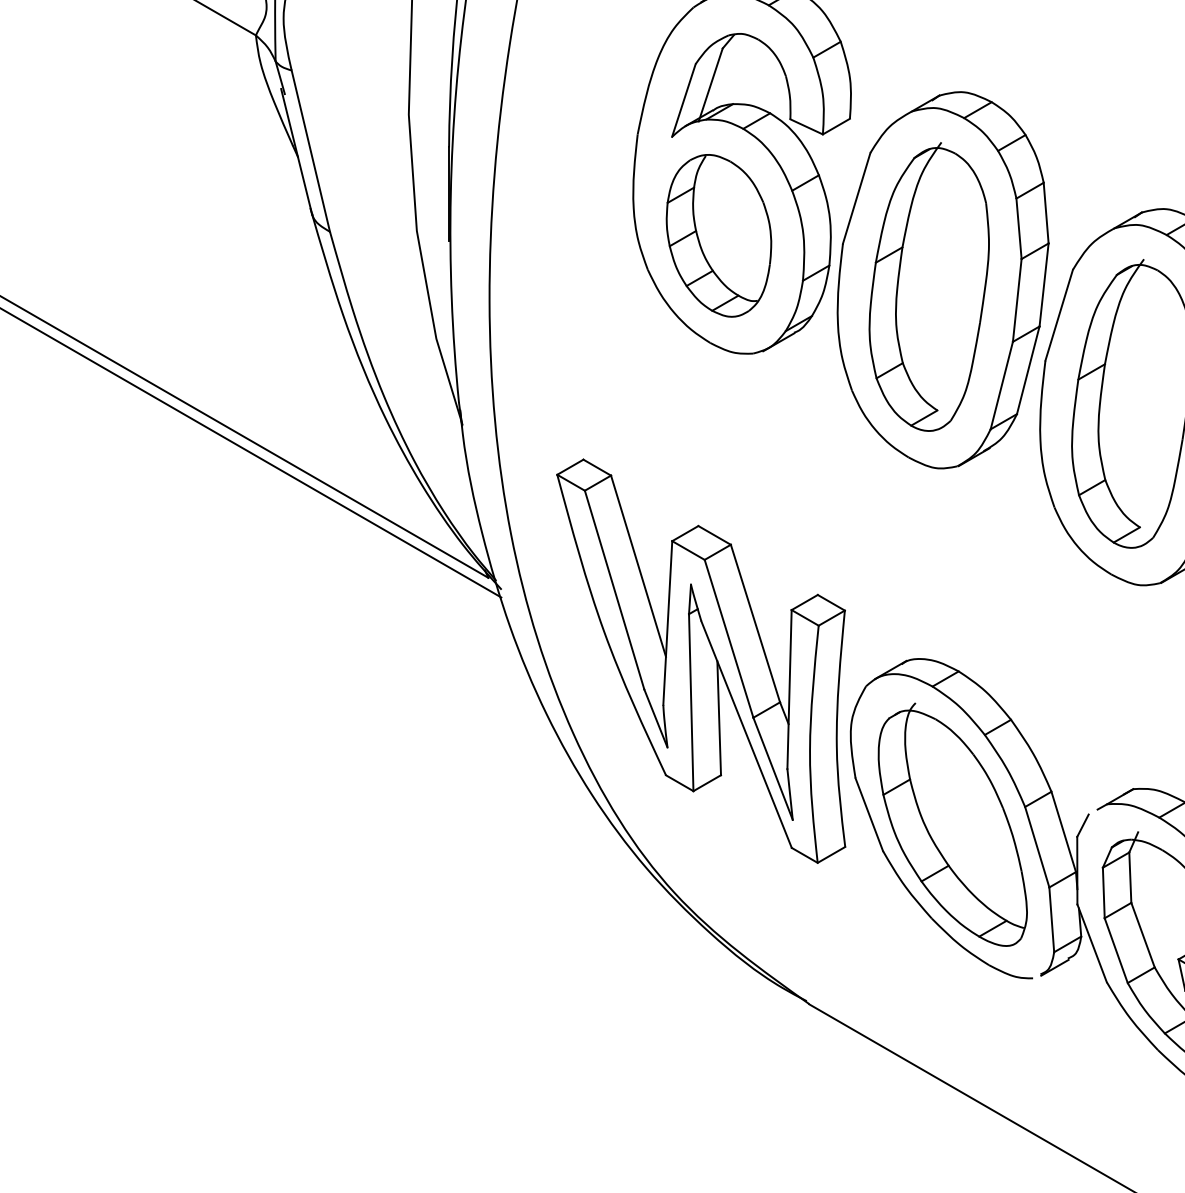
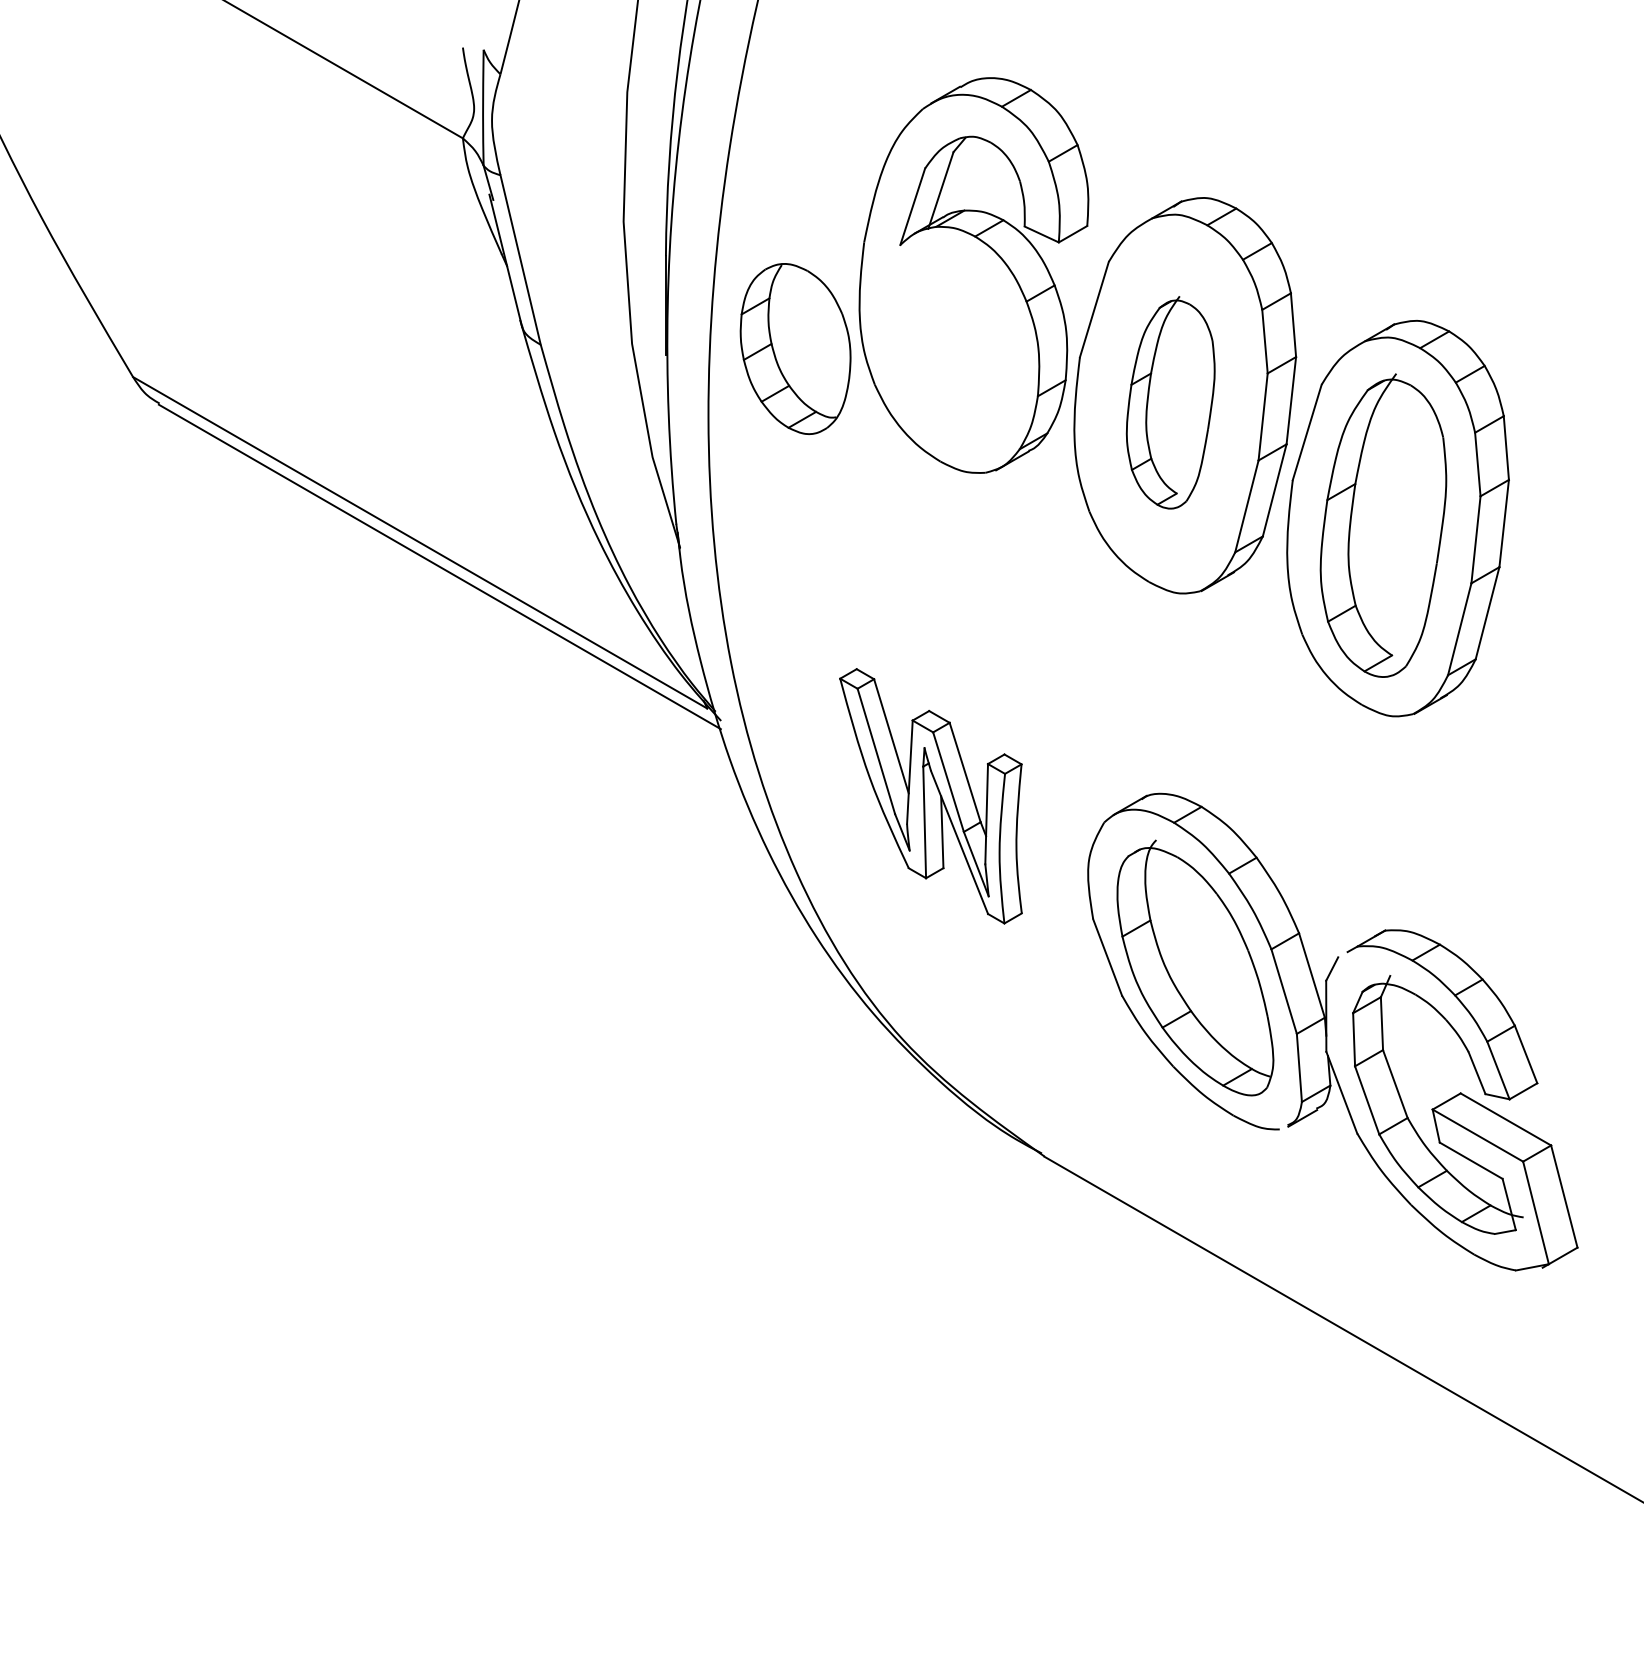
part: (718, 235) -> (795, 348), moved
part: (929, 286) -> (1170, 402), size x0.7
part: (700, 661) -> (930, 796), size x0.6

